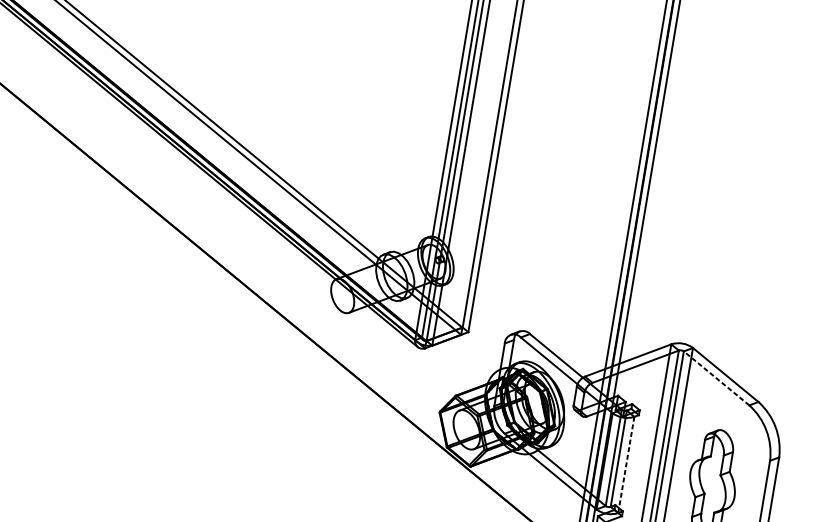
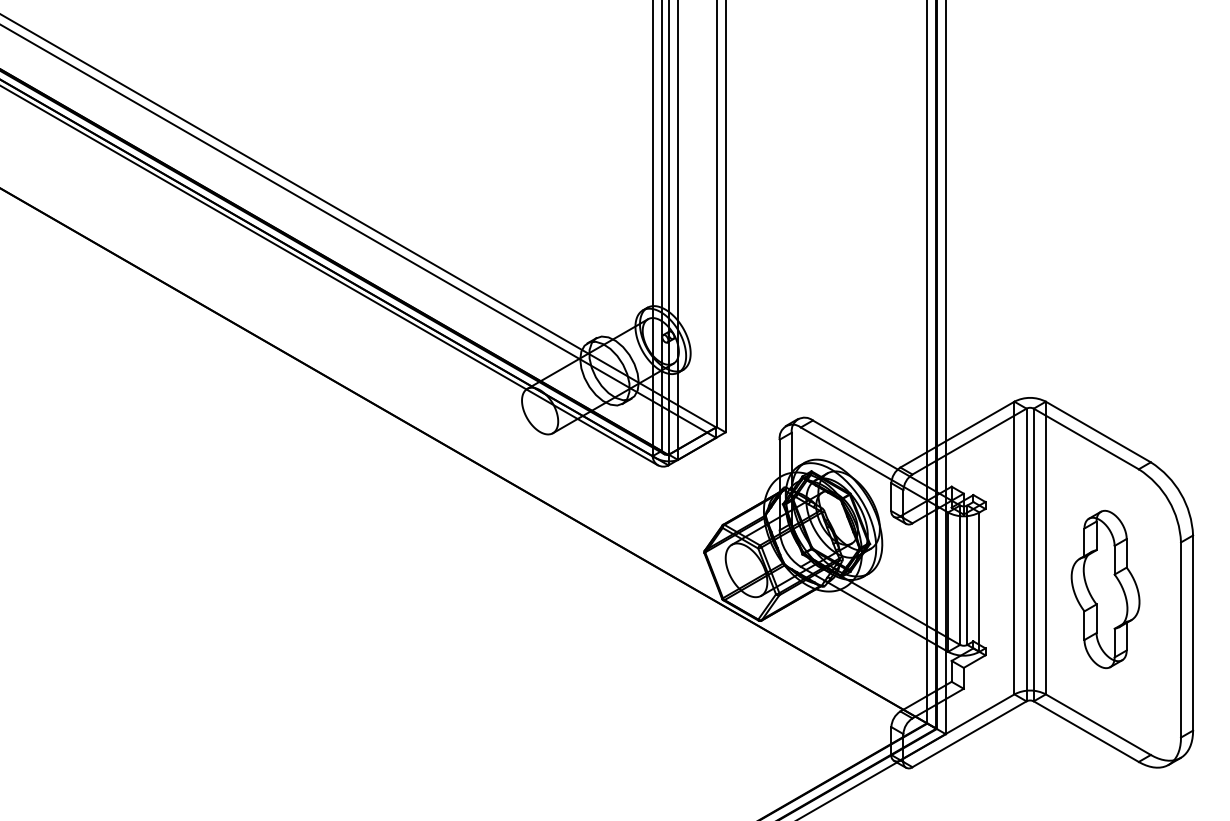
line: (716, 378) -> (1086, 438), dashed -> solid
line: (626, 465) -> (979, 582), dashed -> solid

